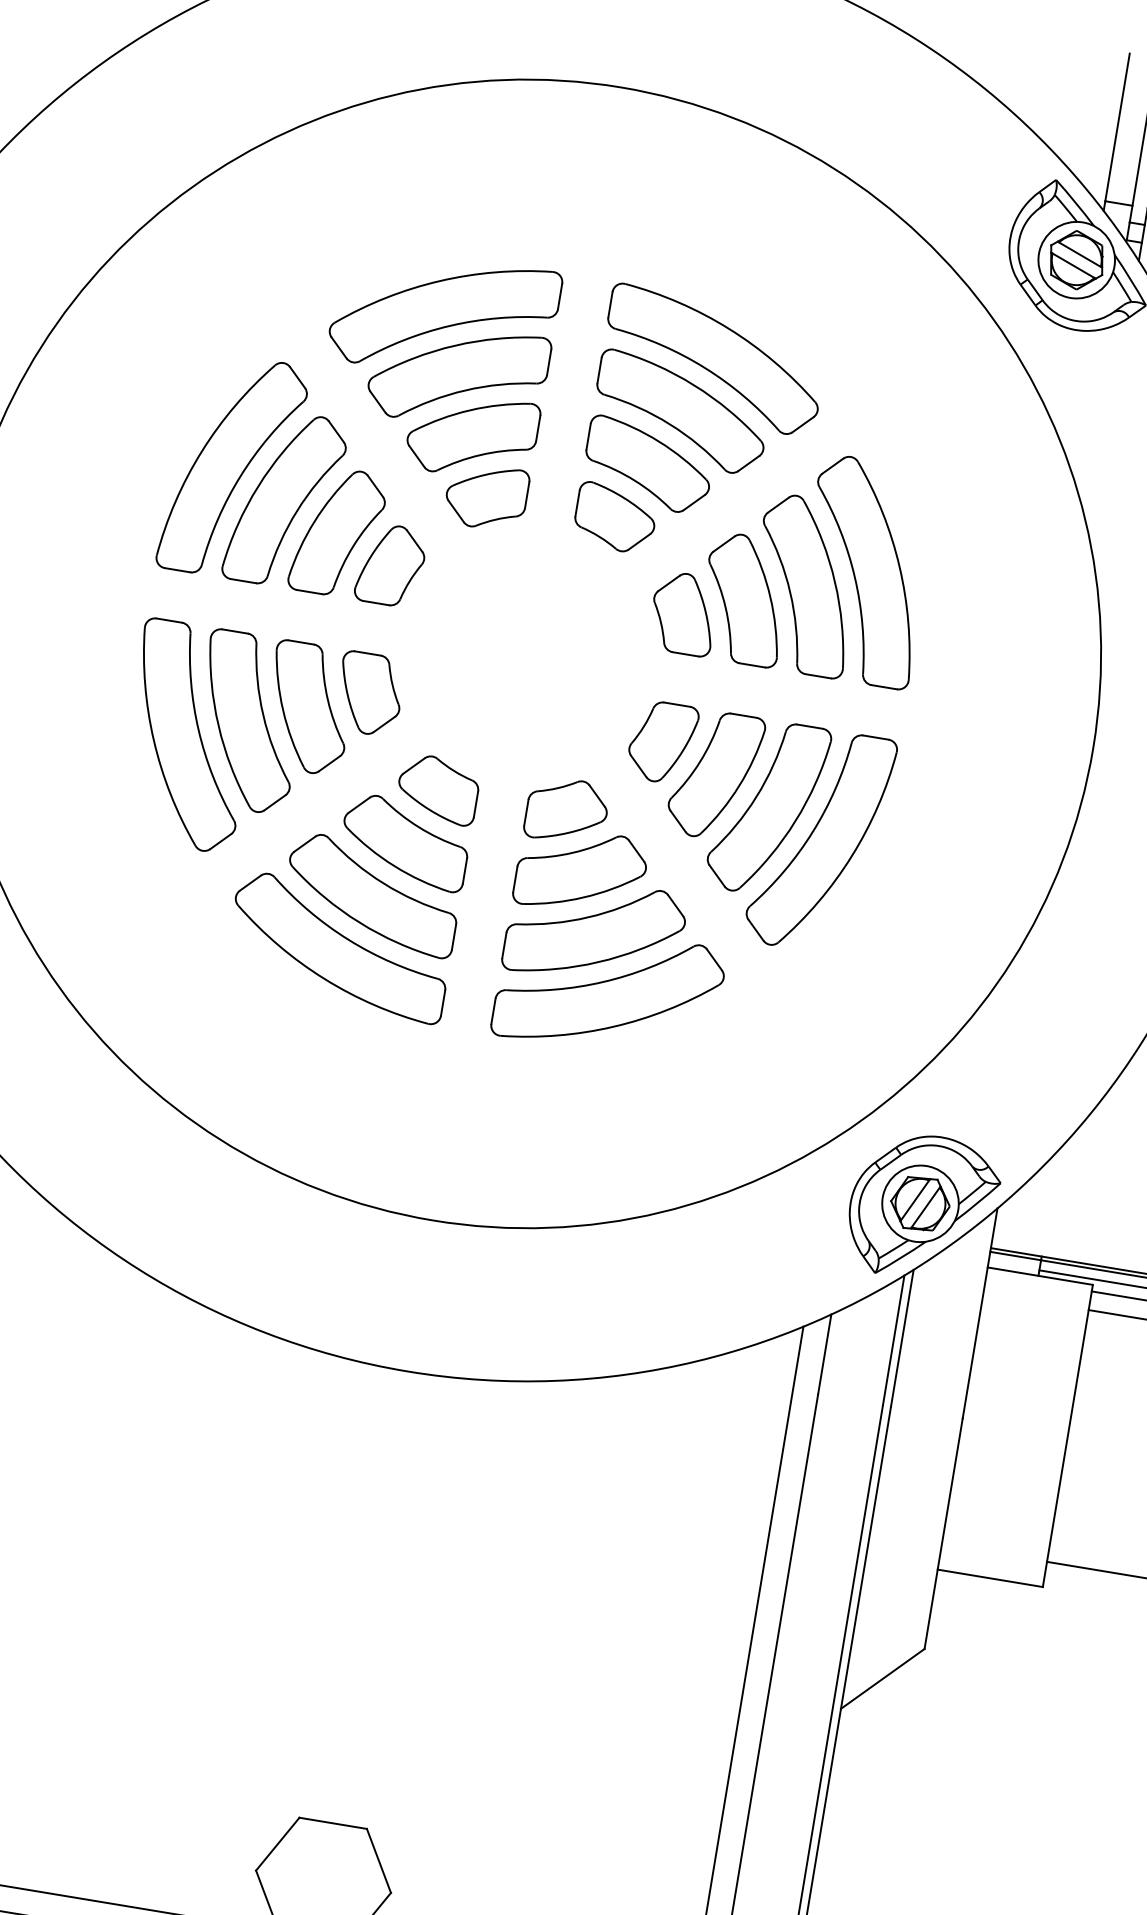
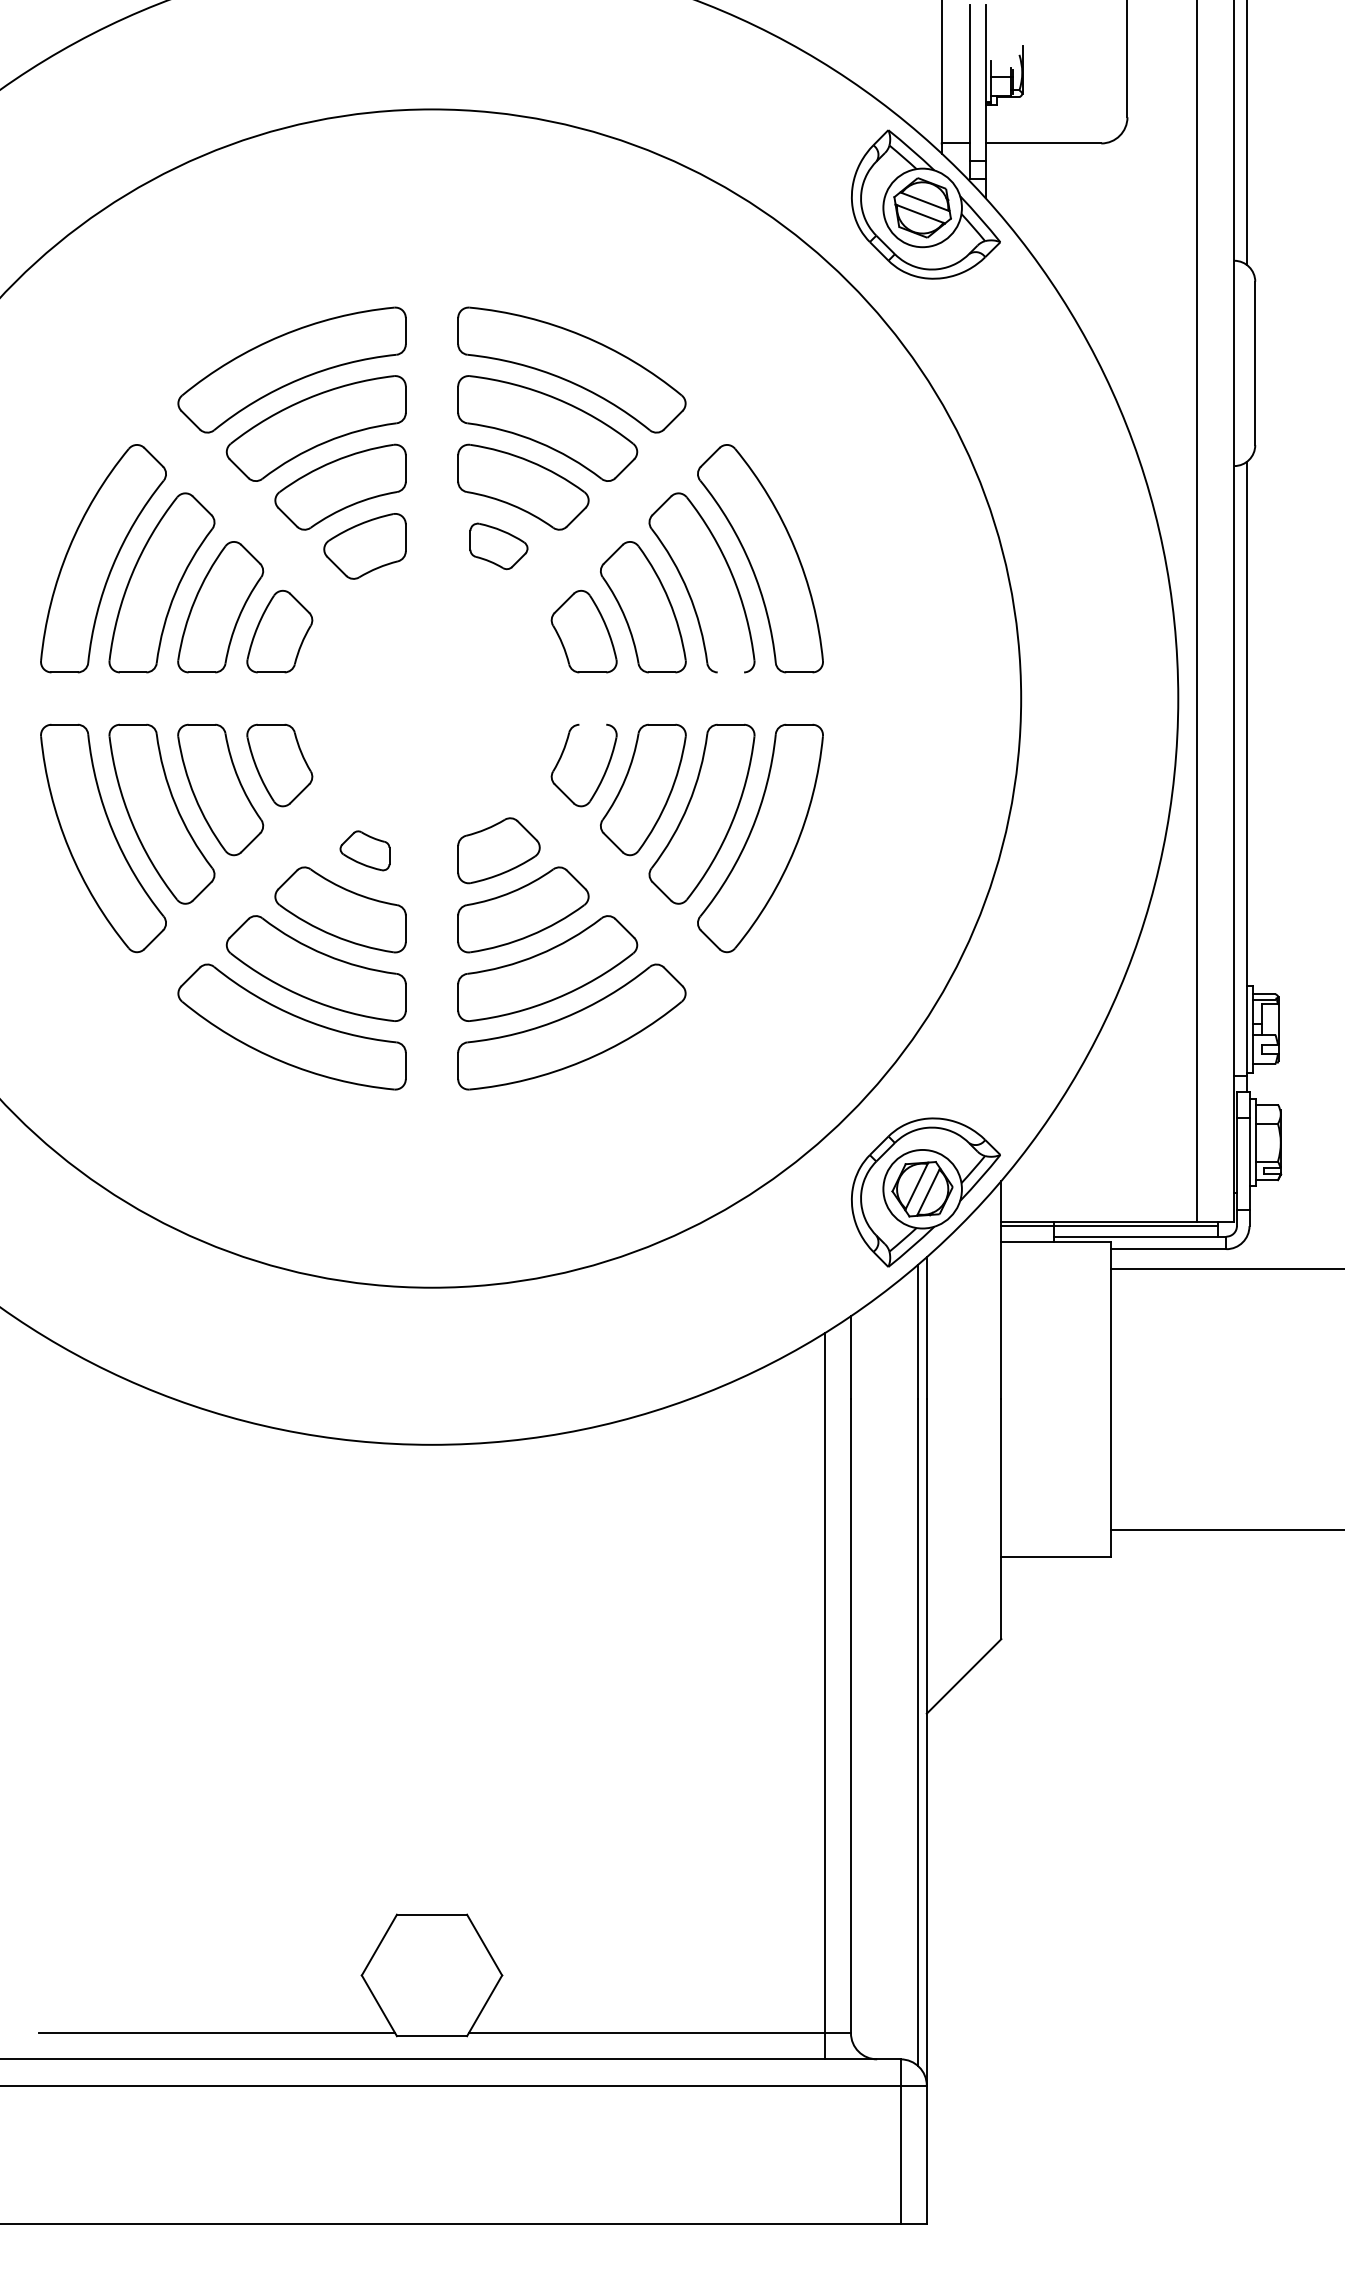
part: (614, 518) -> (498, 546), size x0.7
line: (817, 676) -> (730, 672), removed
line: (676, 704) -> (592, 724), removed
part: (437, 789) -> (364, 850), size x0.6

